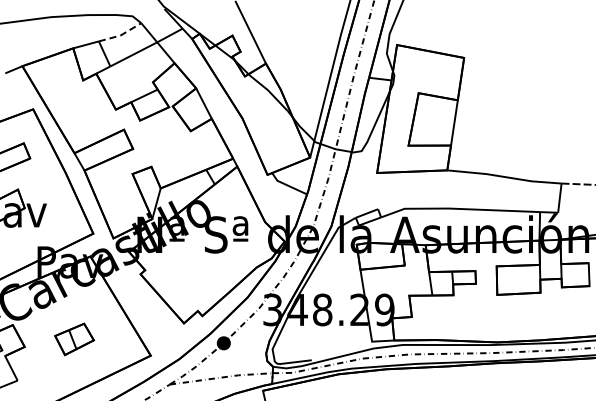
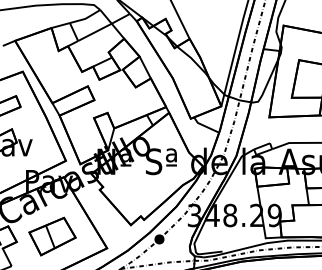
line: (121, 35) -> (86, 18), dashed -> solid
part: (74, 339) -> (52, 236), size x1.67

